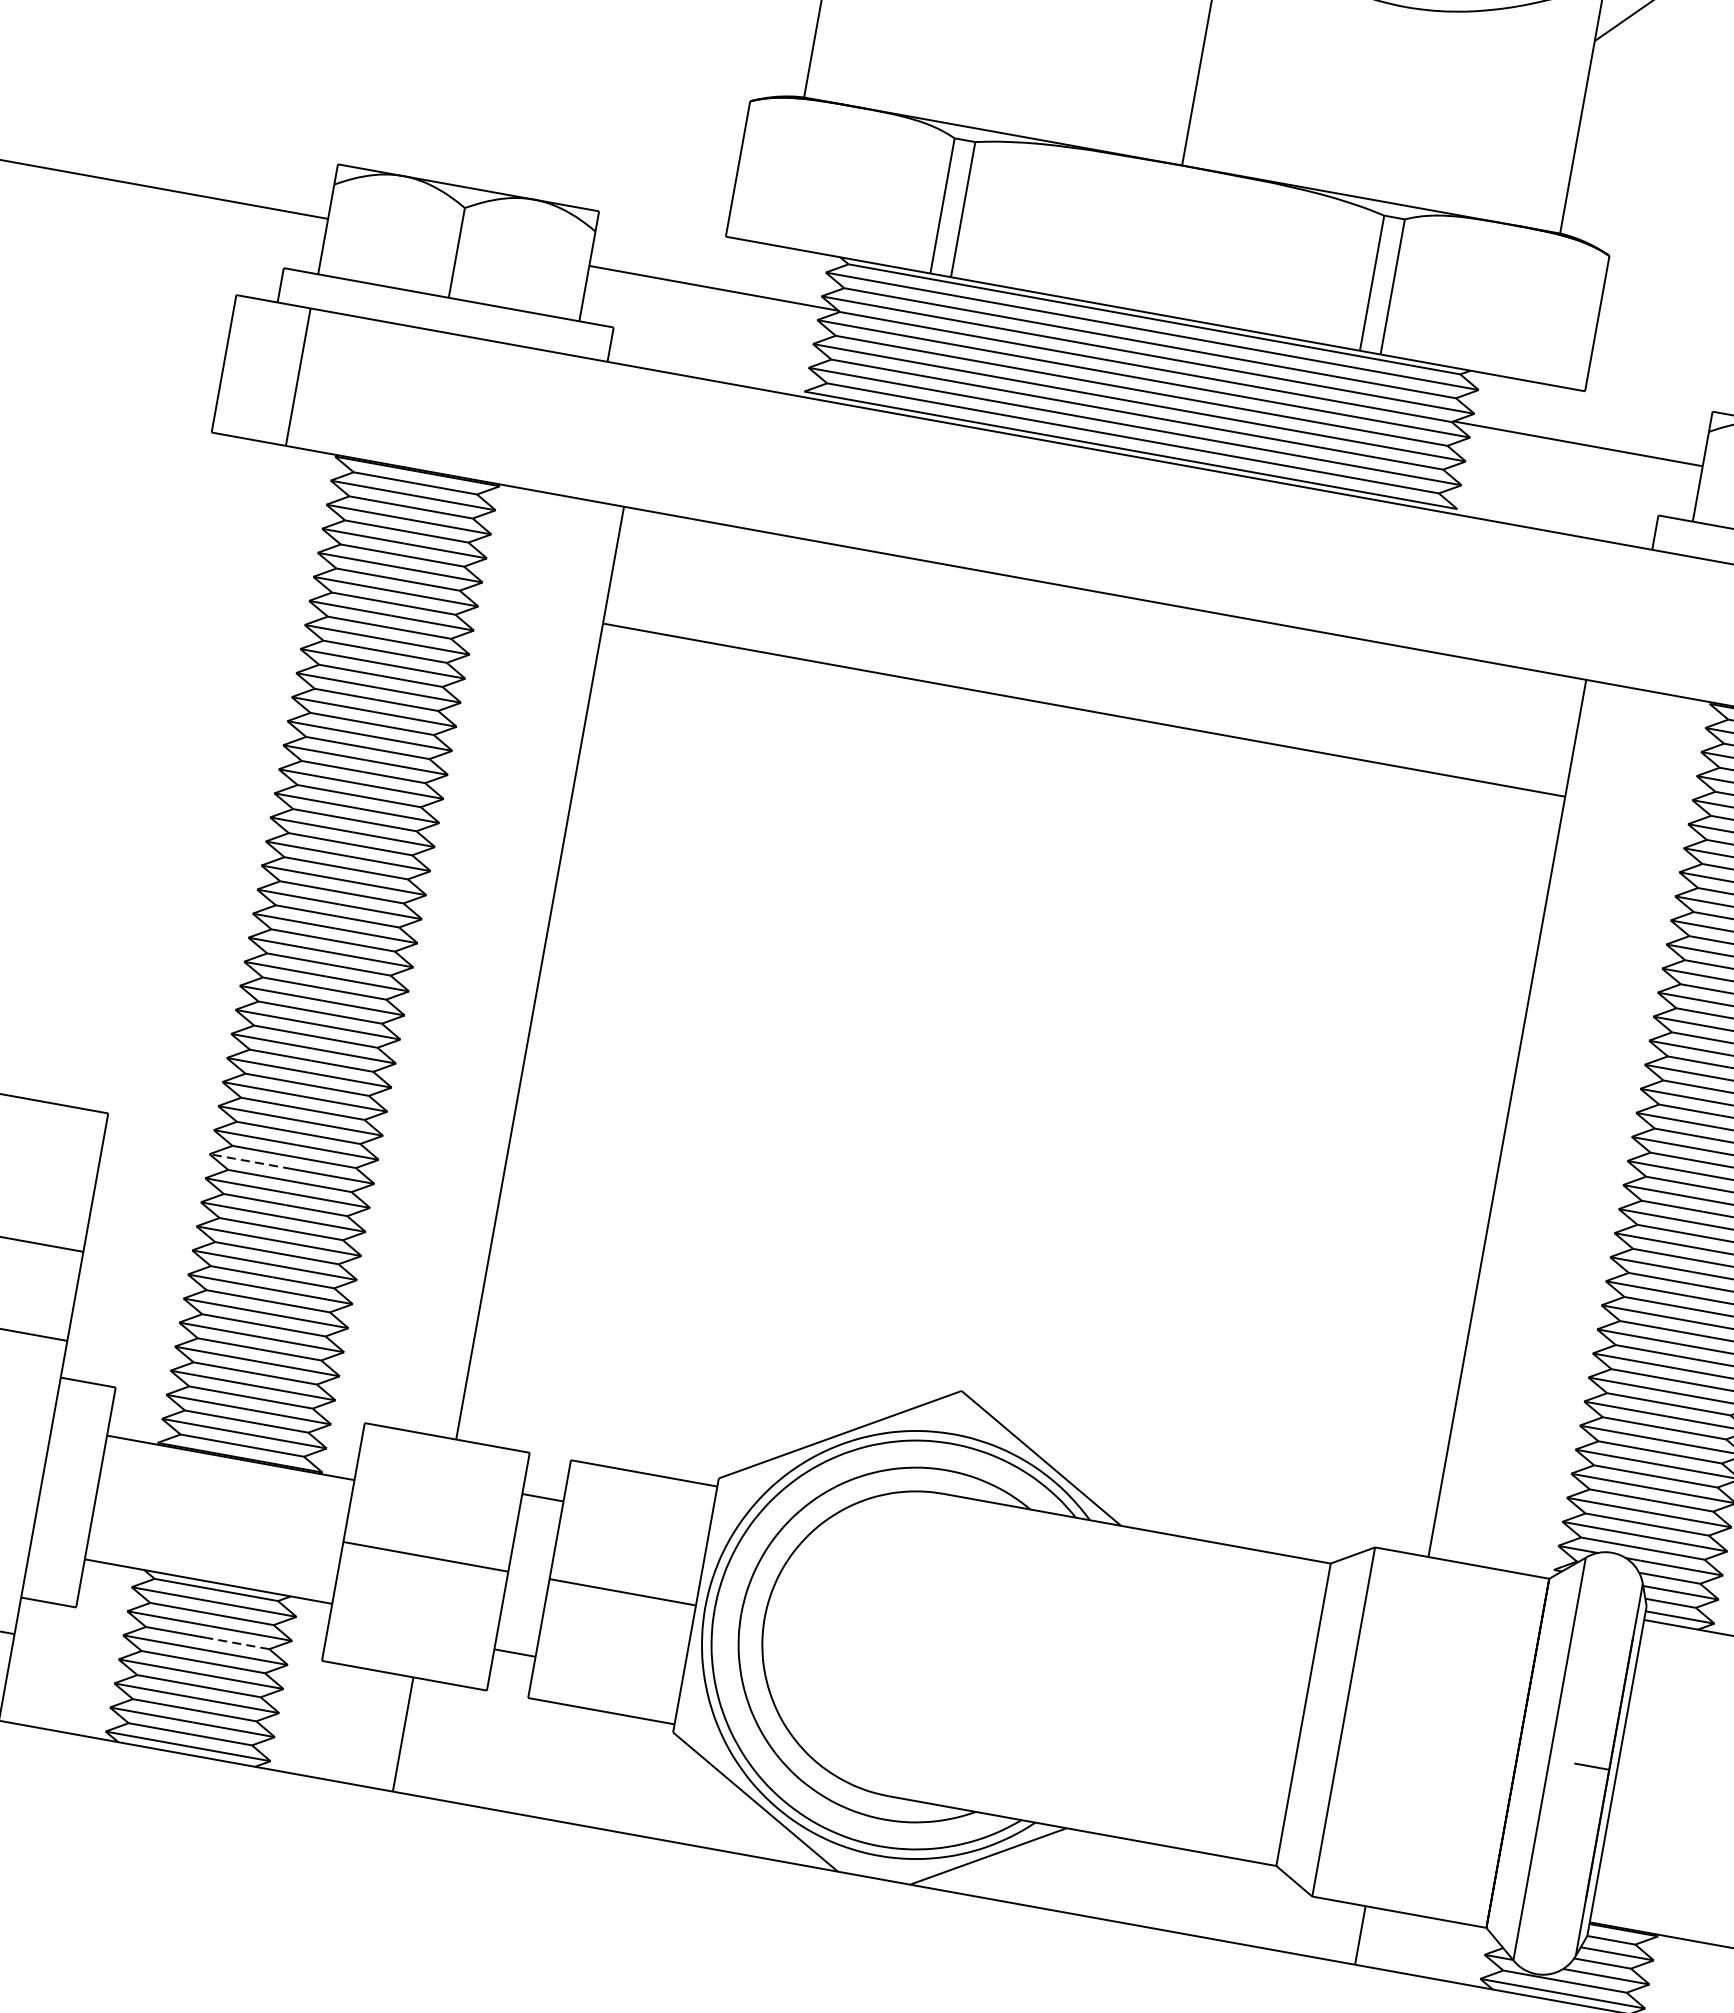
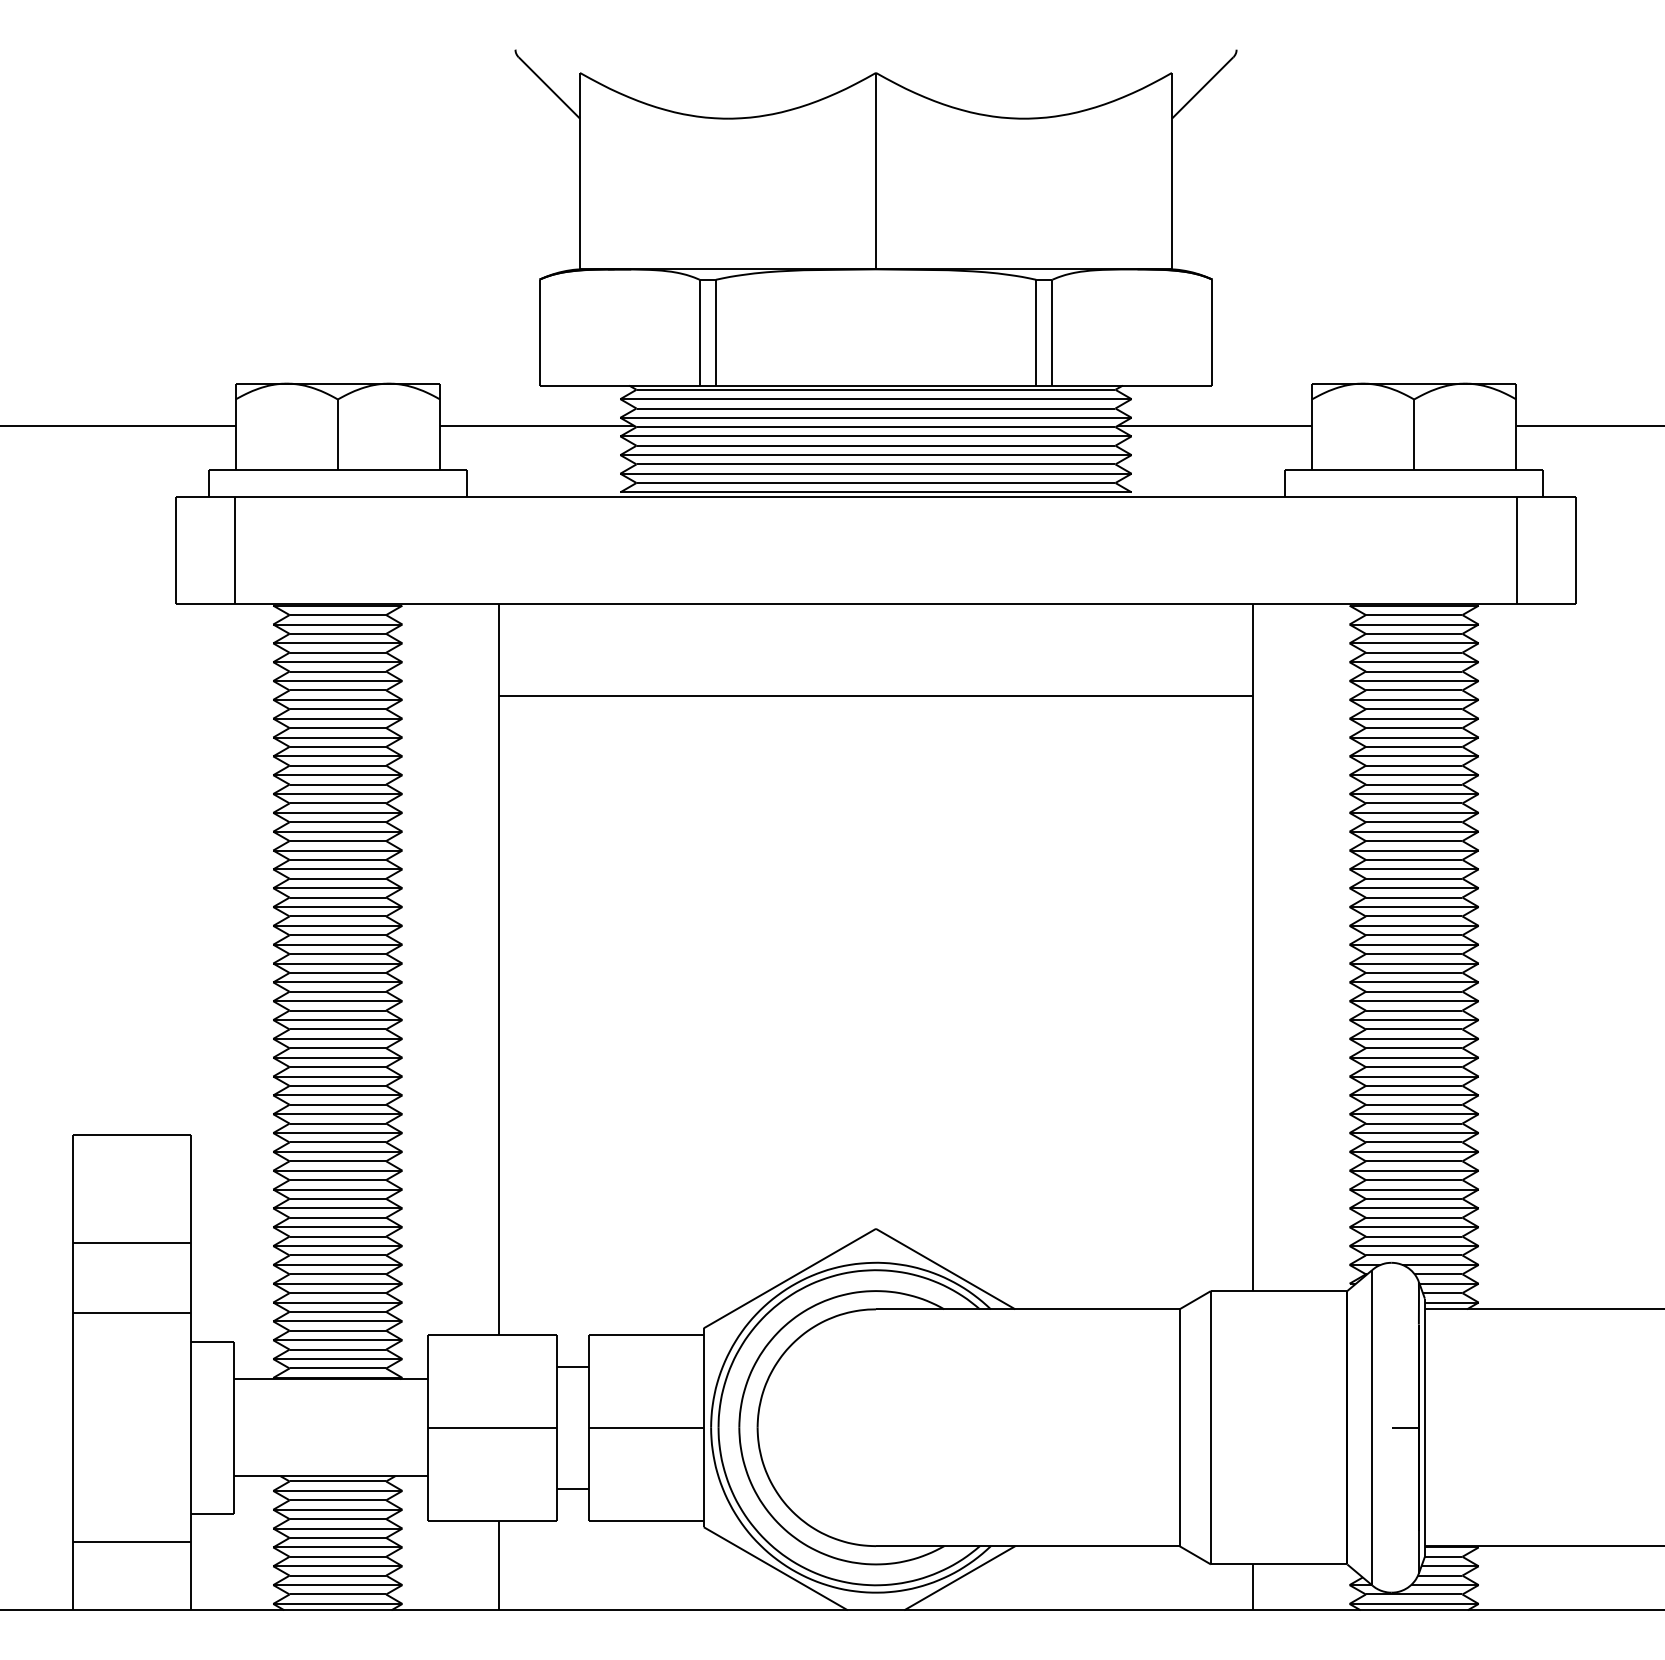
line: (250, 1161) -> (305, 1151), dashed -> solid
line: (237, 1643) -> (361, 1519), dashed -> solid

